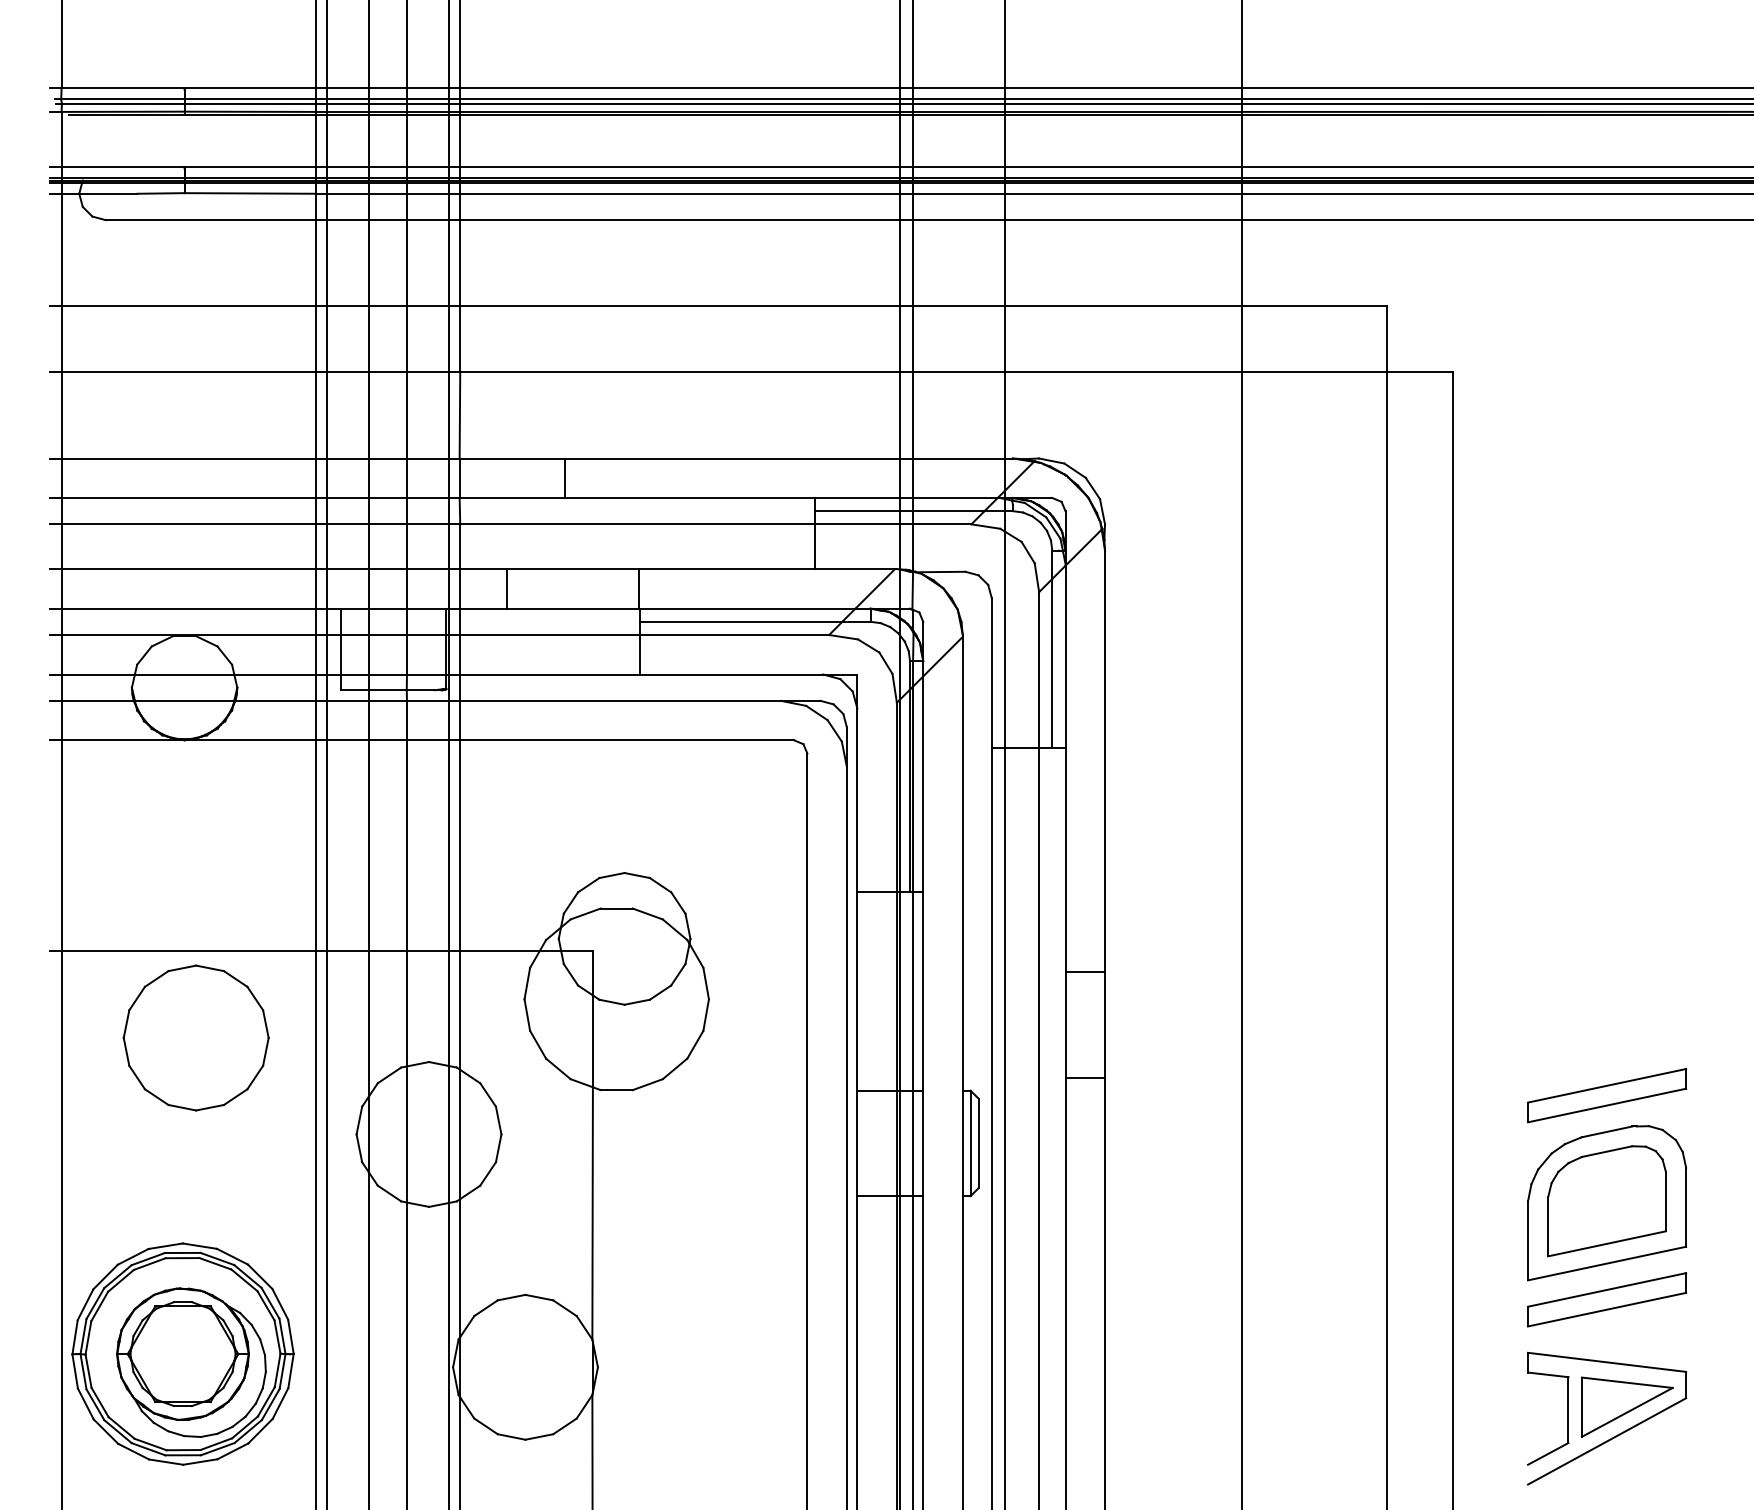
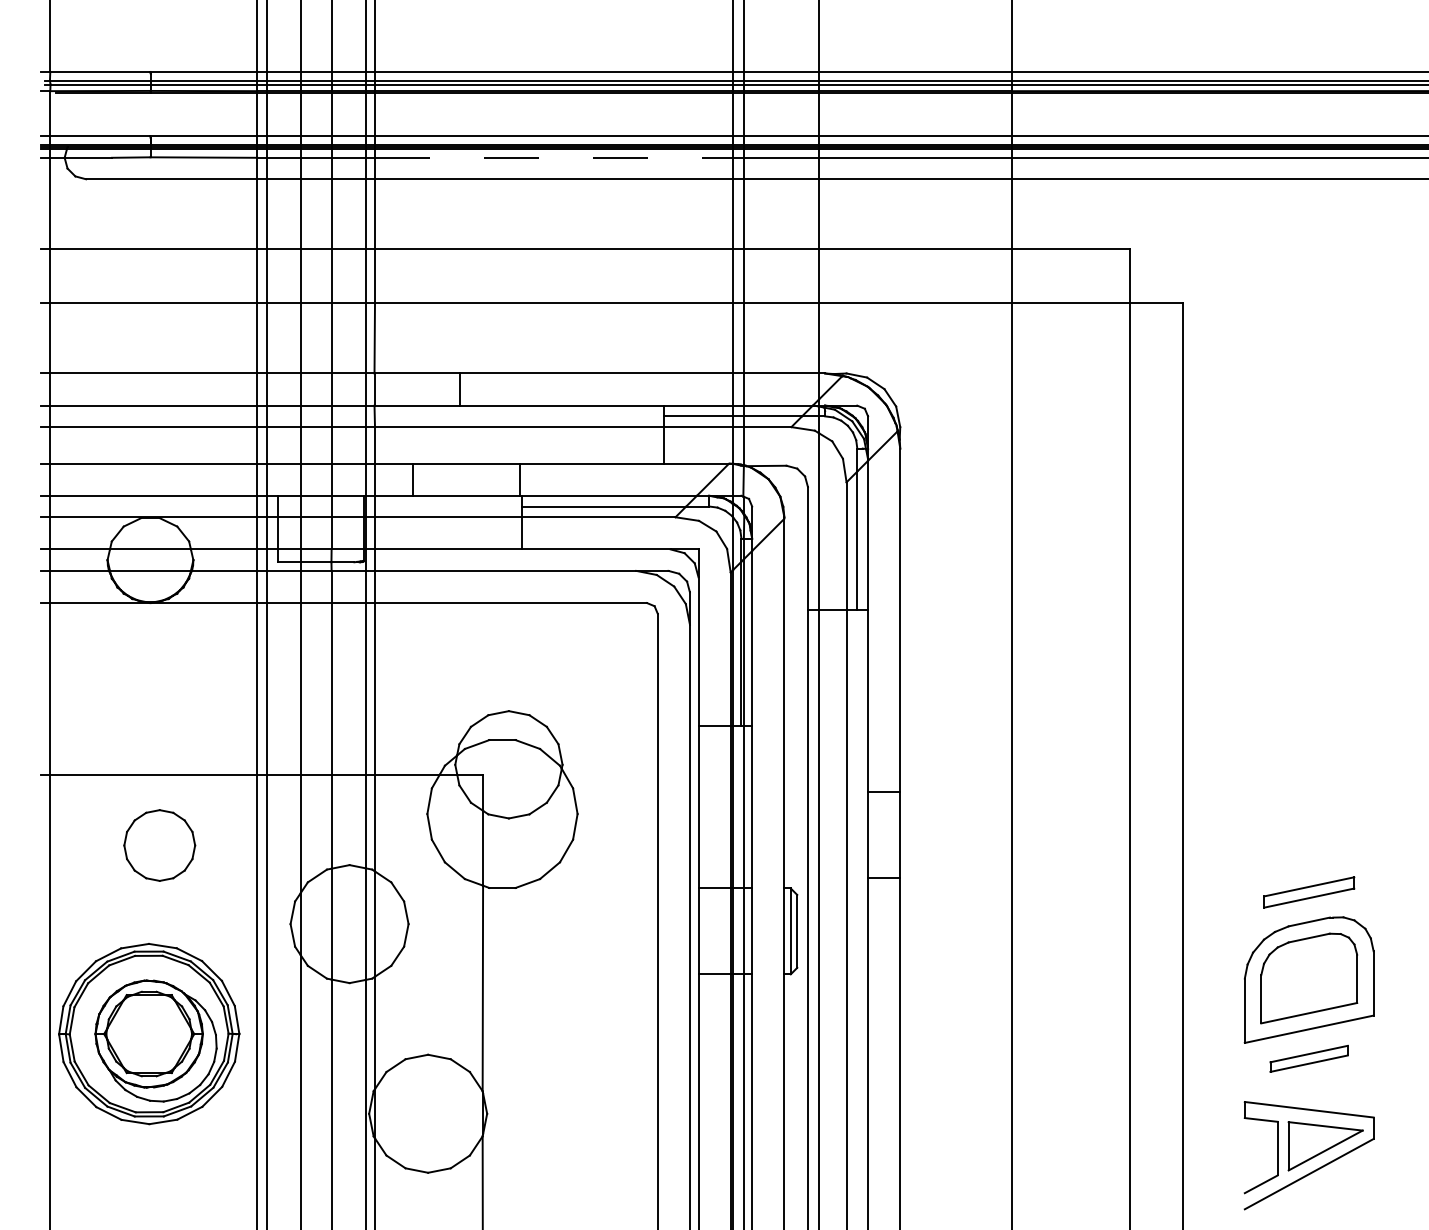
line: (680, 193) -> (554, 157), solid -> dashed
part: (195, 1037) -> (159, 845), size x0.6
part: (1606, 1095) -> (1308, 892), size x0.7
part: (1606, 1299) -> (1308, 1058), size x0.6
part: (183, 1354) -> (149, 1034), moved

